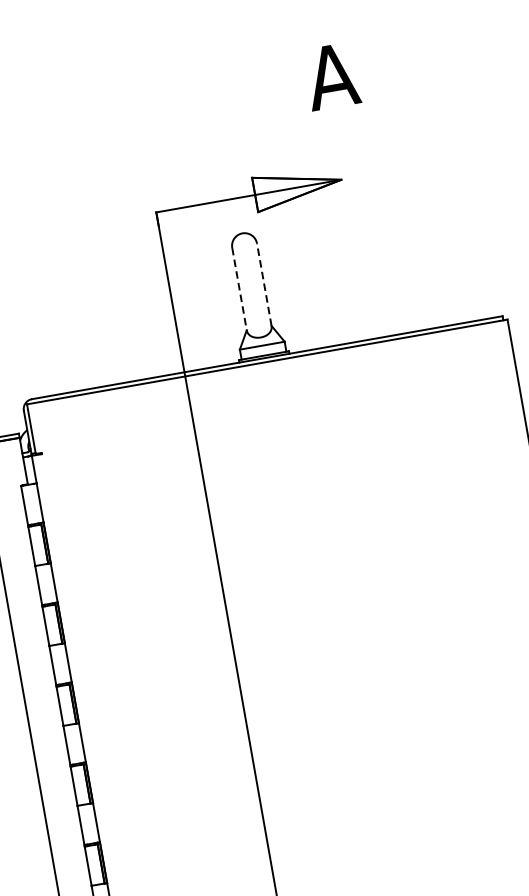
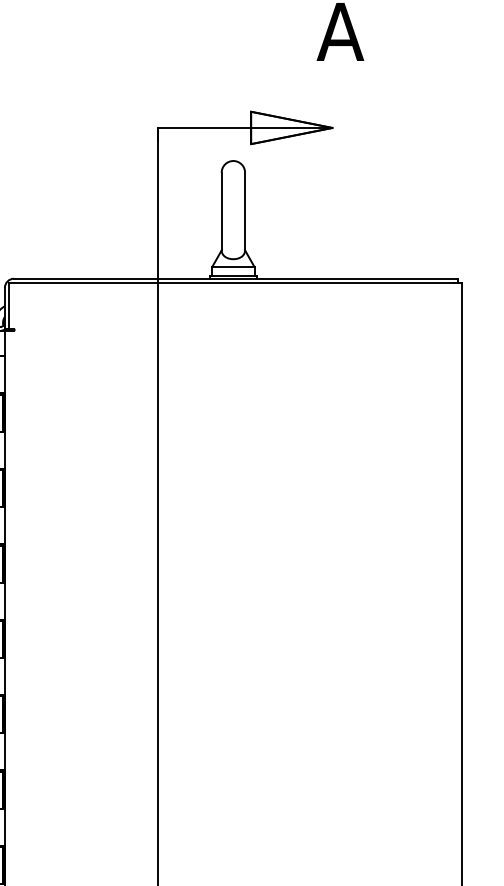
line: (264, 284) -> (245, 211), dashed -> solid
line: (239, 289) -> (221, 211), dashed -> solid

